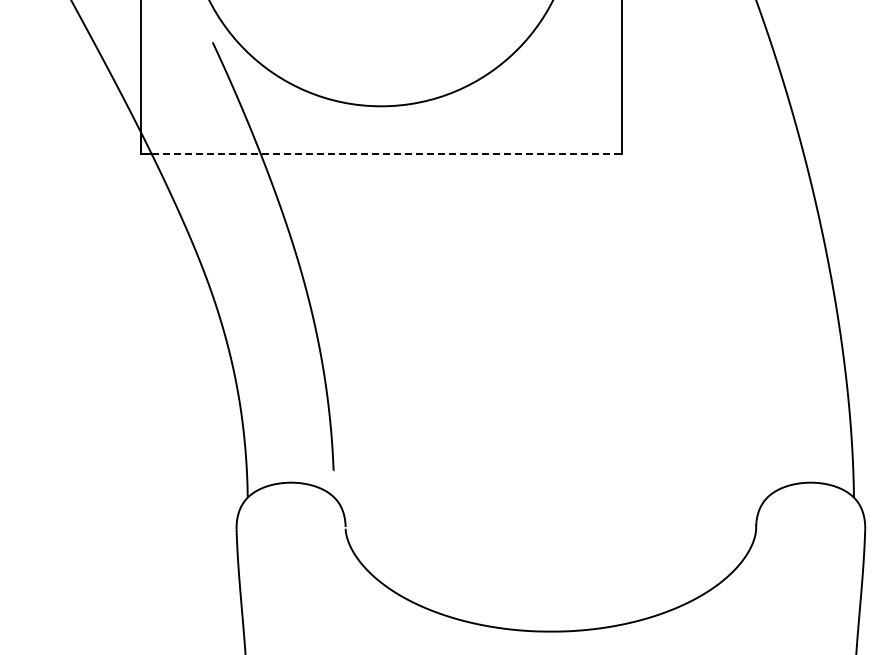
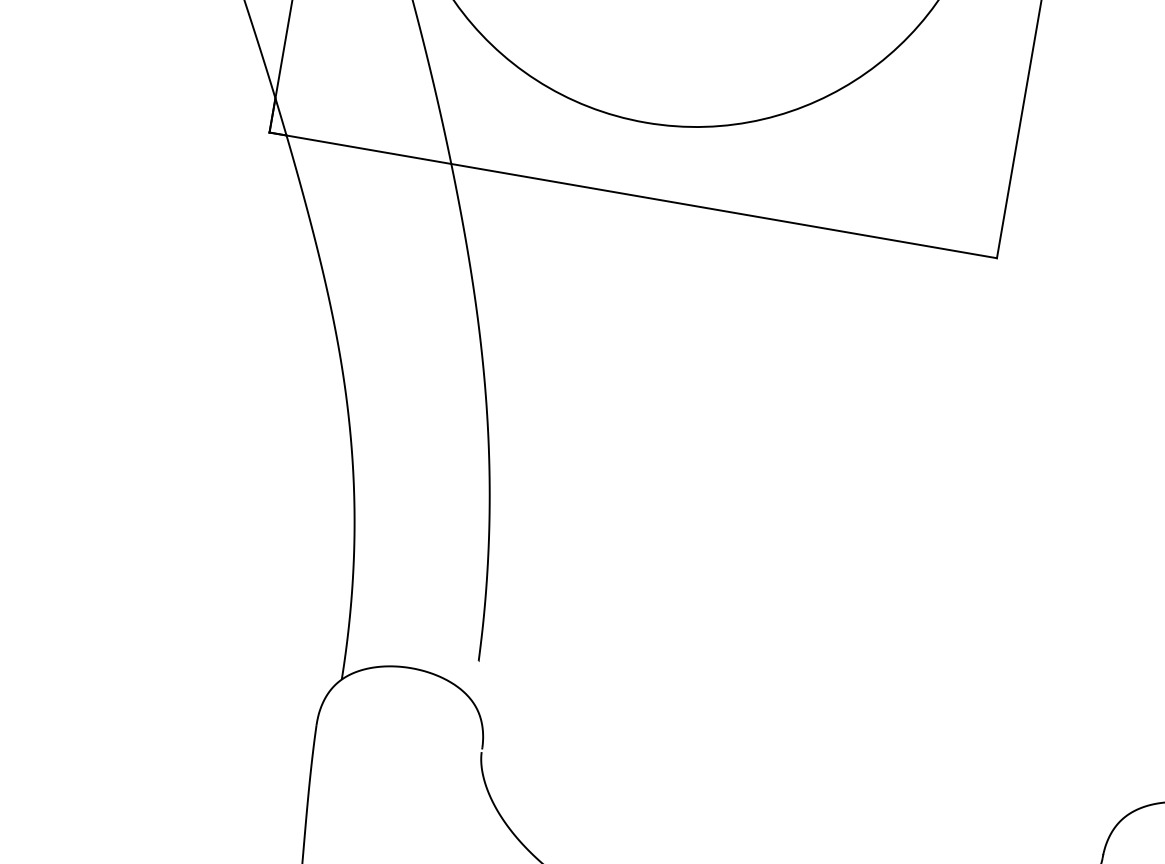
line: (381, 154) -> (633, 195), dashed -> solid

